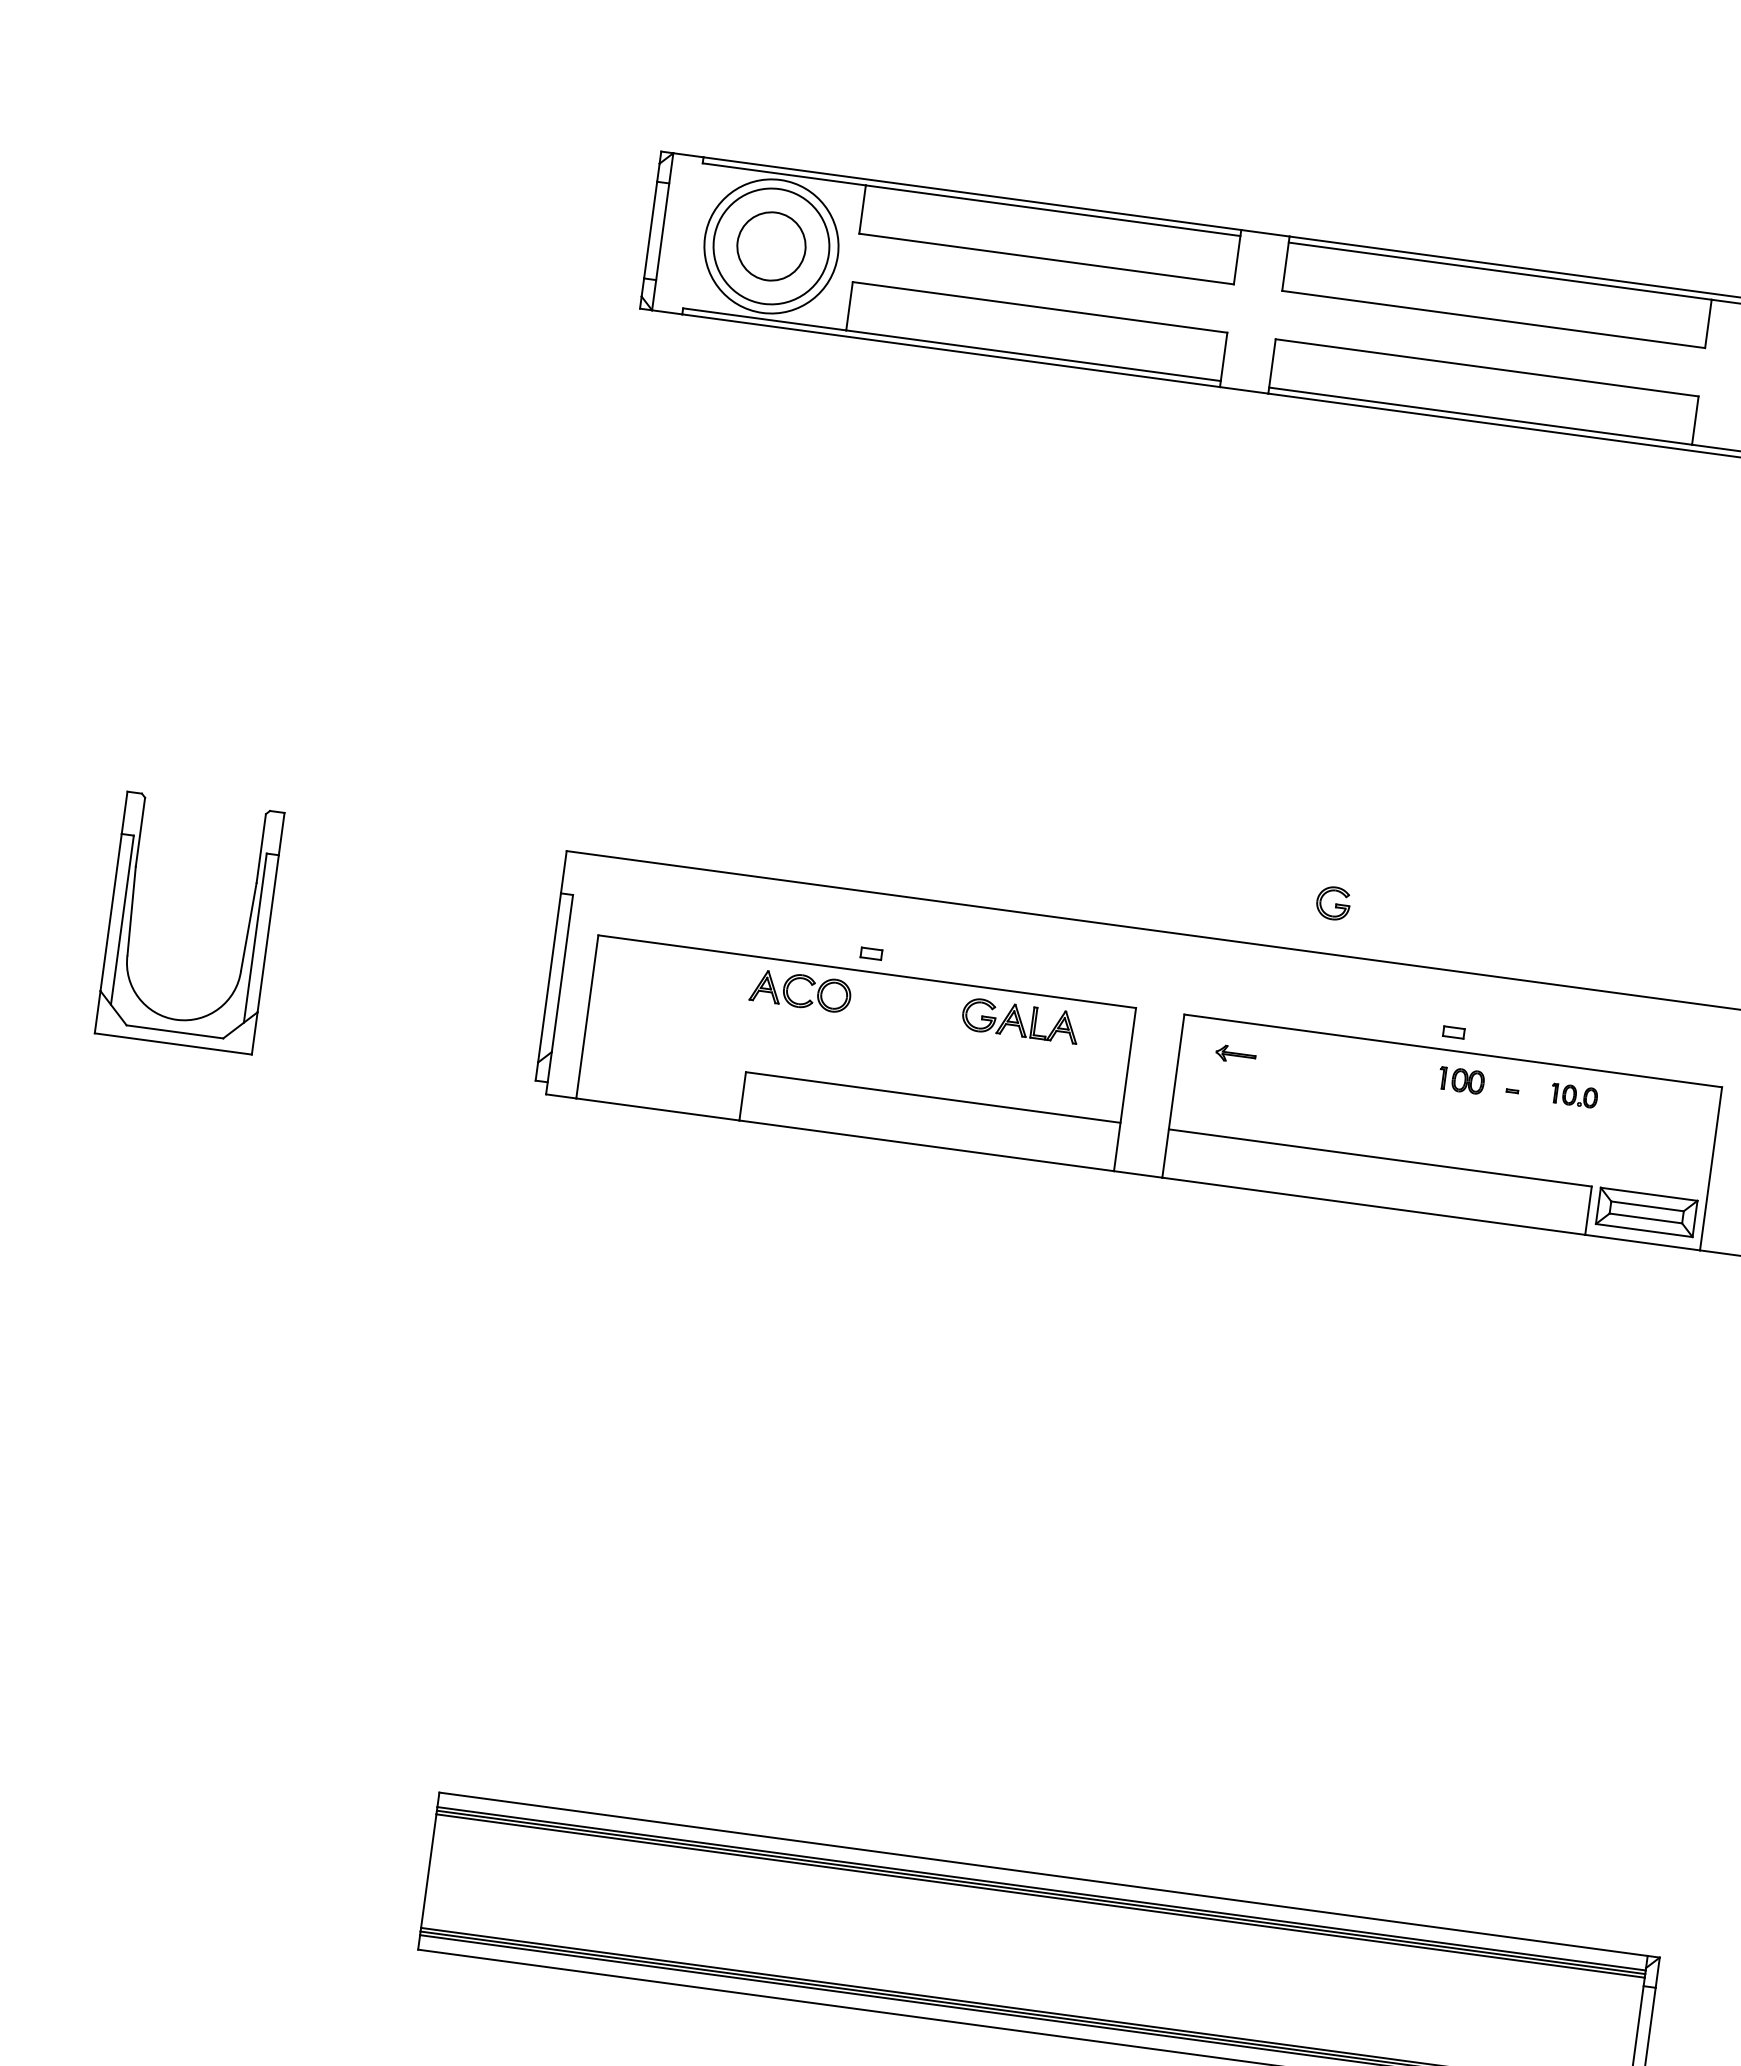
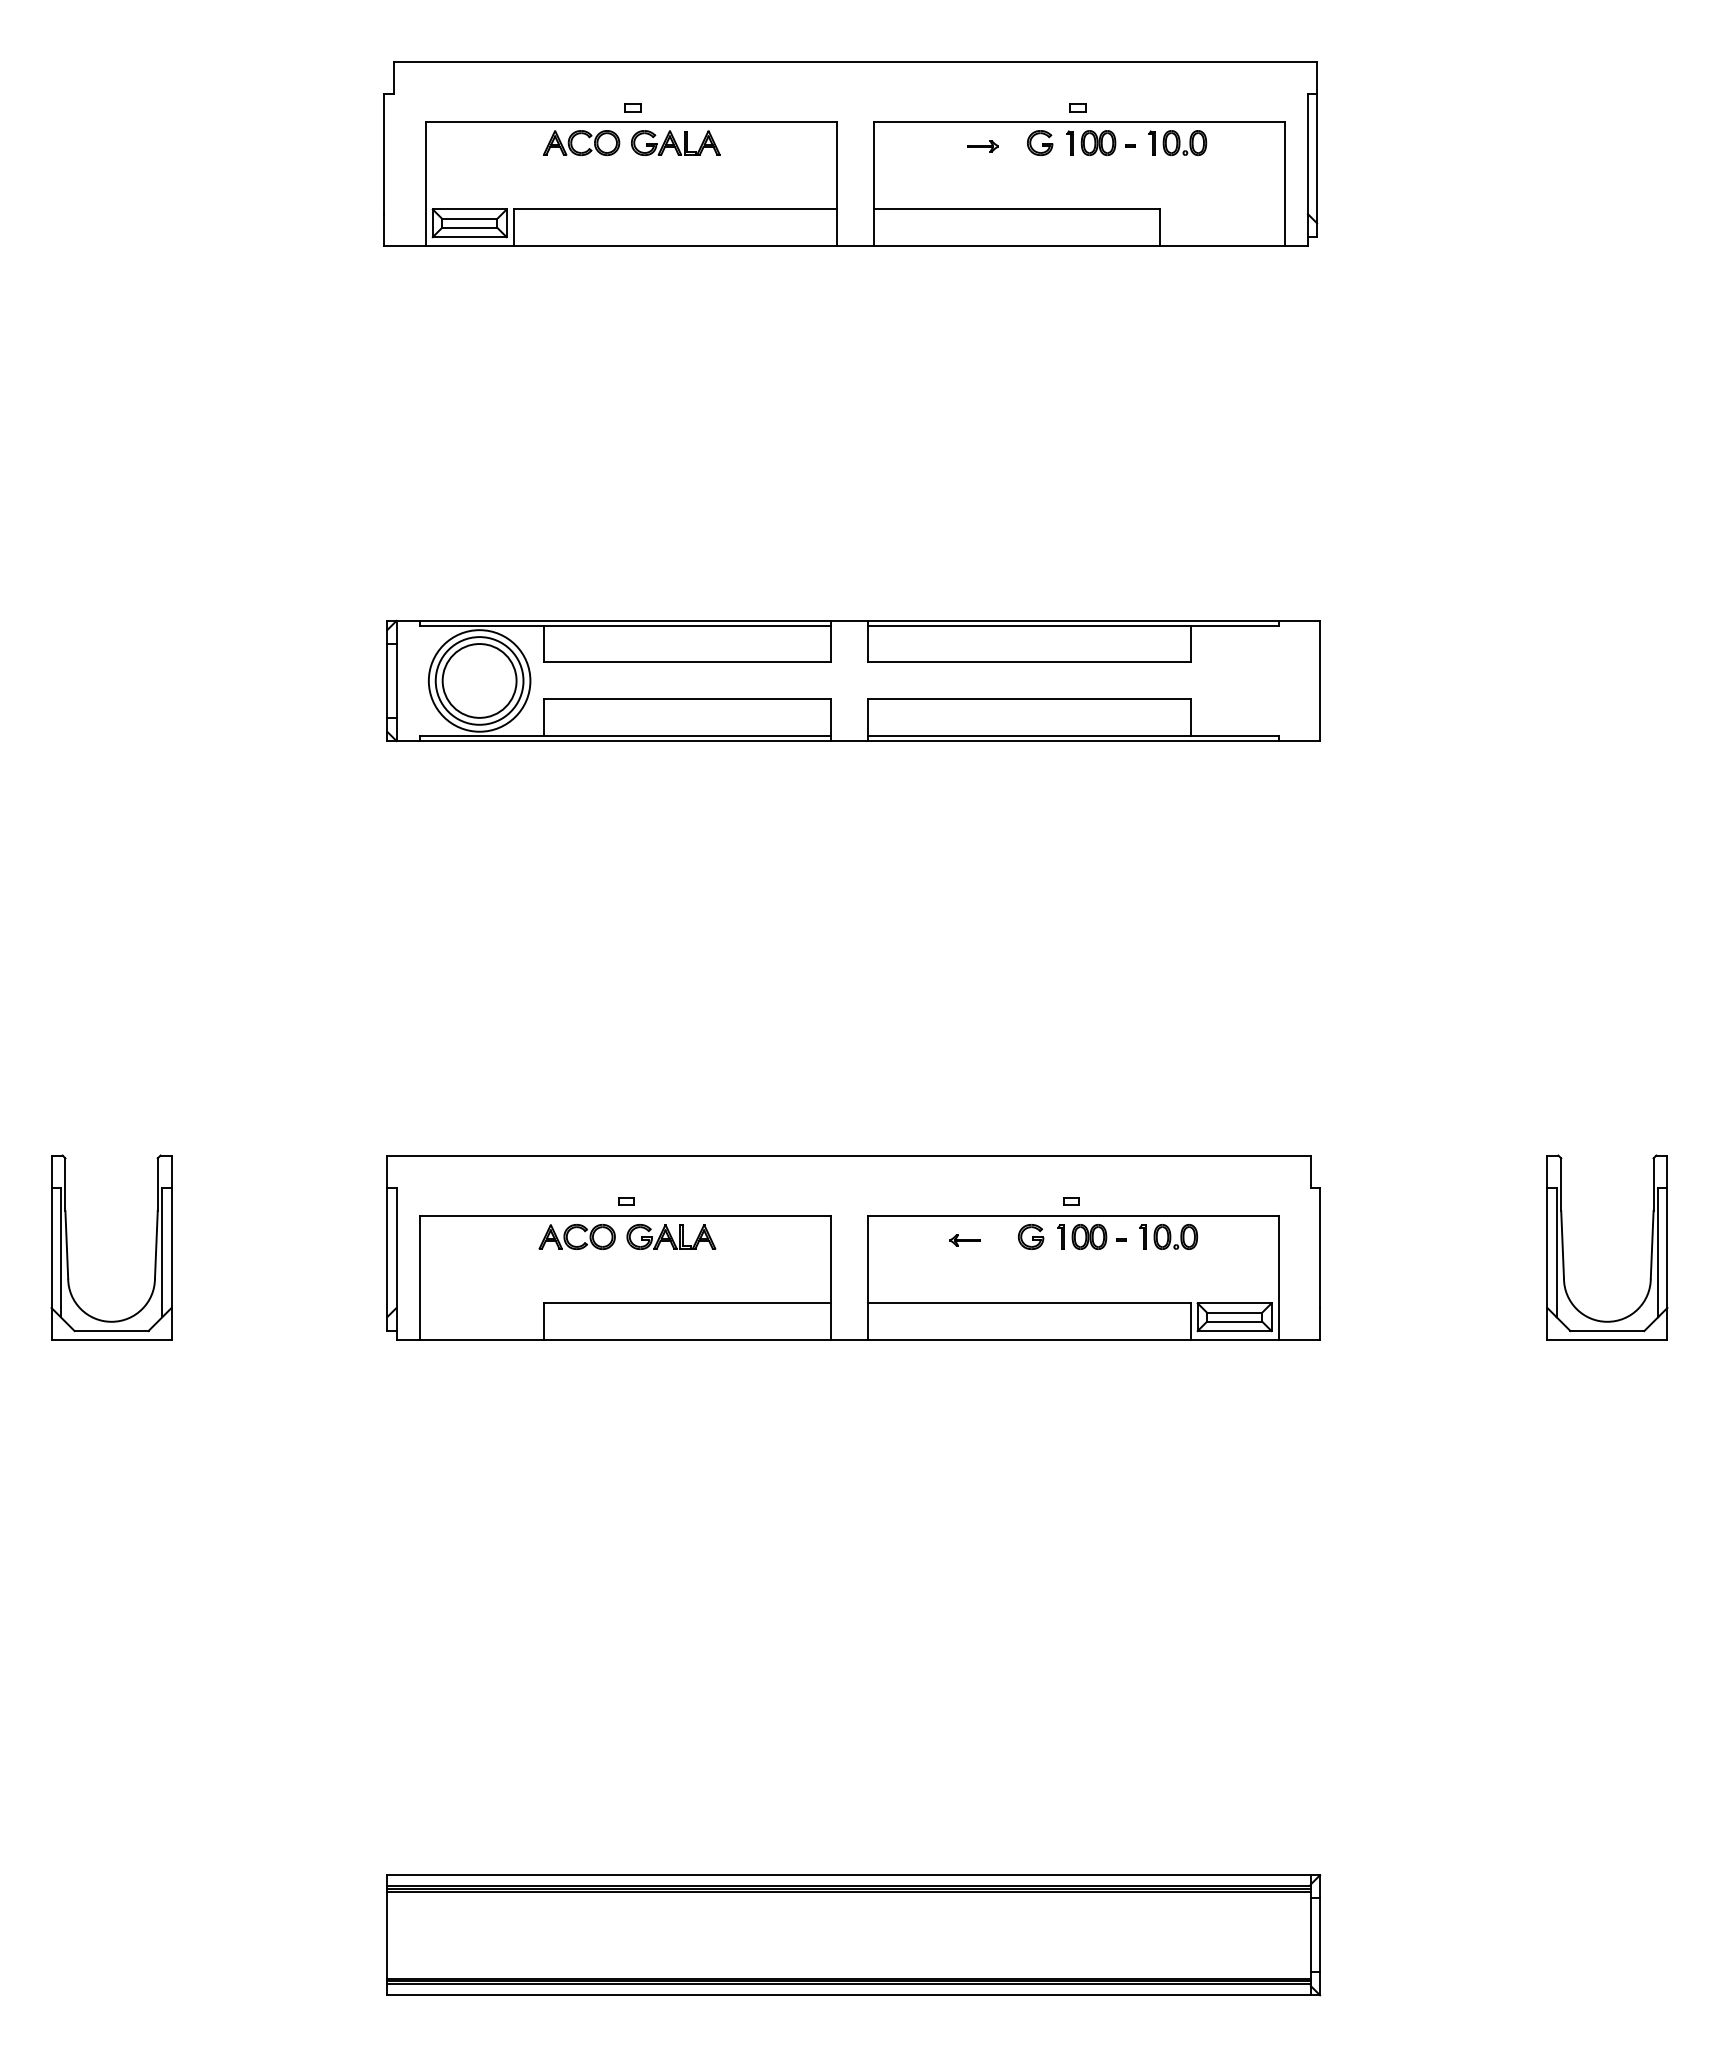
circle: (771, 245) -> (479, 680), size x1.43
part: (1332, 902) -> (1030, 1236), moved
part: (1021, 1020) -> (671, 1236), moved
part: (1234, 1054) -> (964, 1240), moved
part: (1461, 1079) -> (1082, 1236), size x1.43
part: (1574, 1095) -> (1168, 1236), size x1.67

